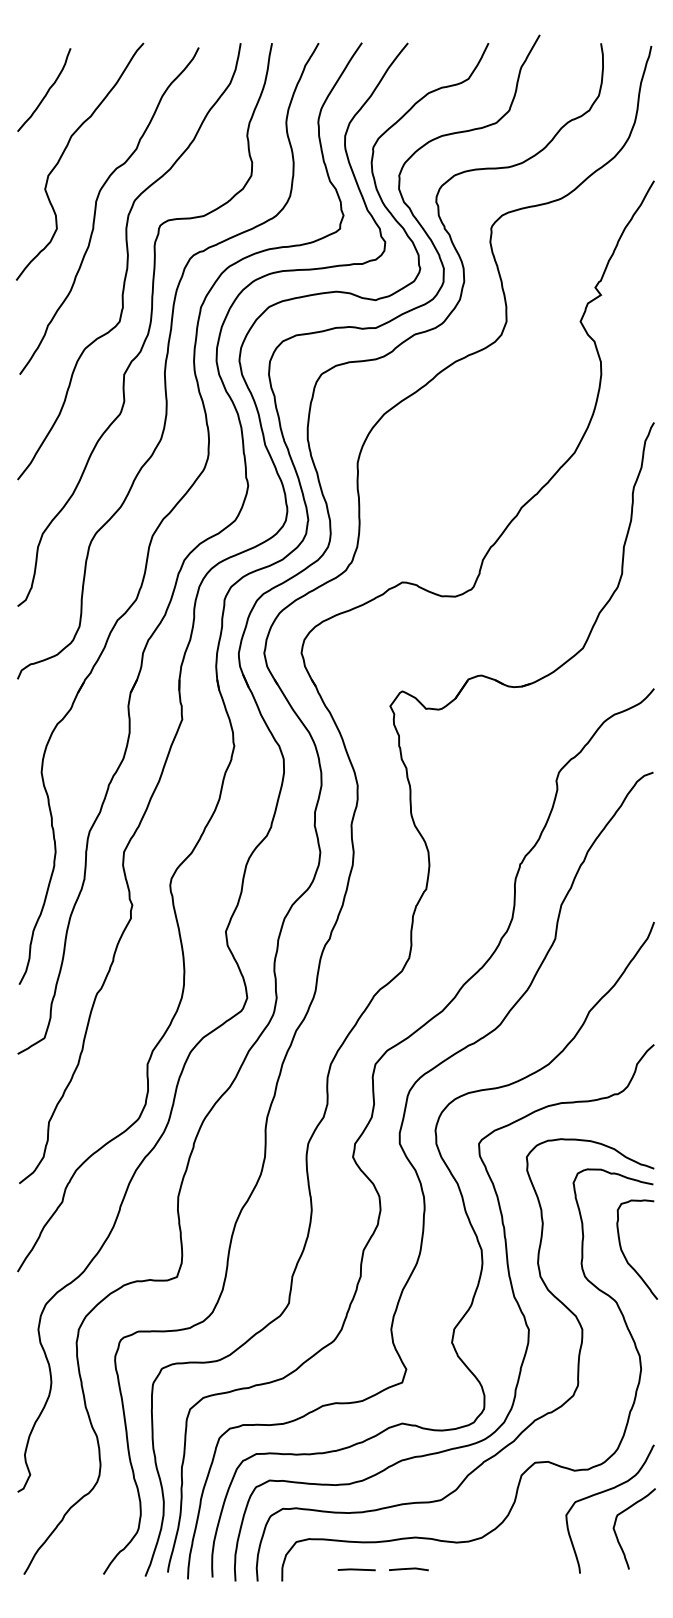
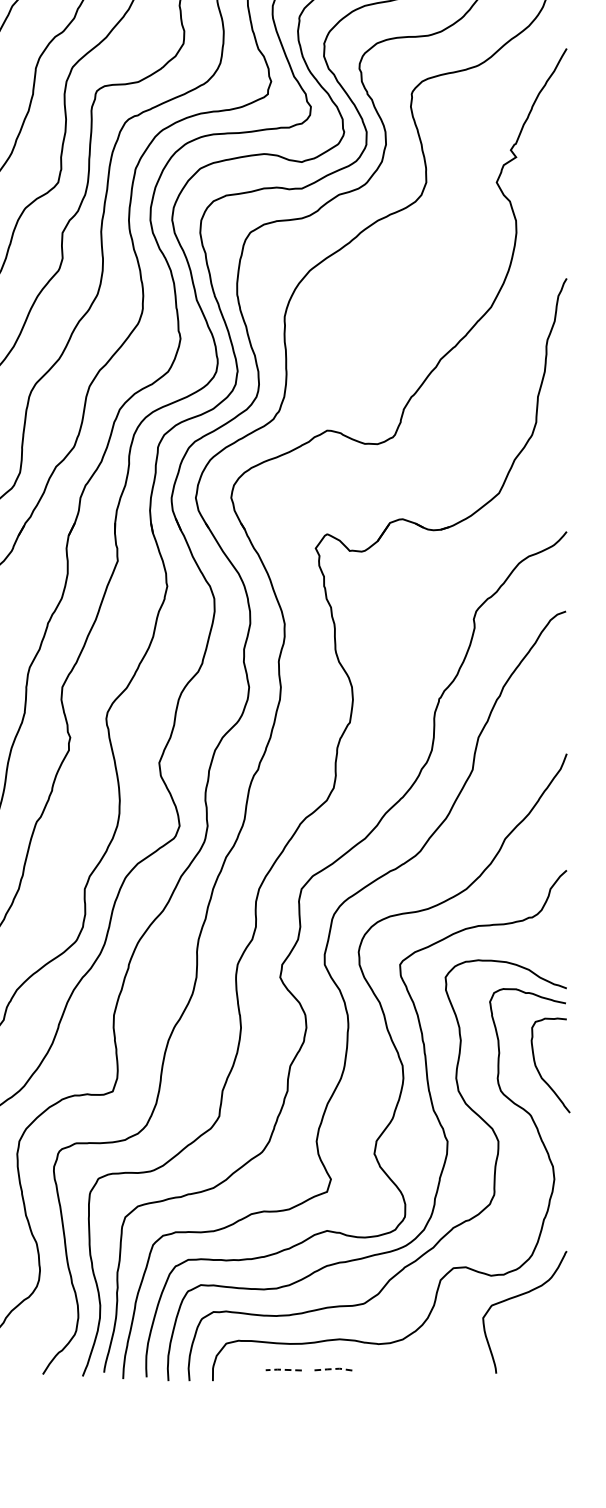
curve: (616, 1532) -> (530, 1334), removed
line: (408, 1568) -> (333, 1368), solid -> dashed
line: (356, 1569) -> (283, 1369), solid -> dashed

